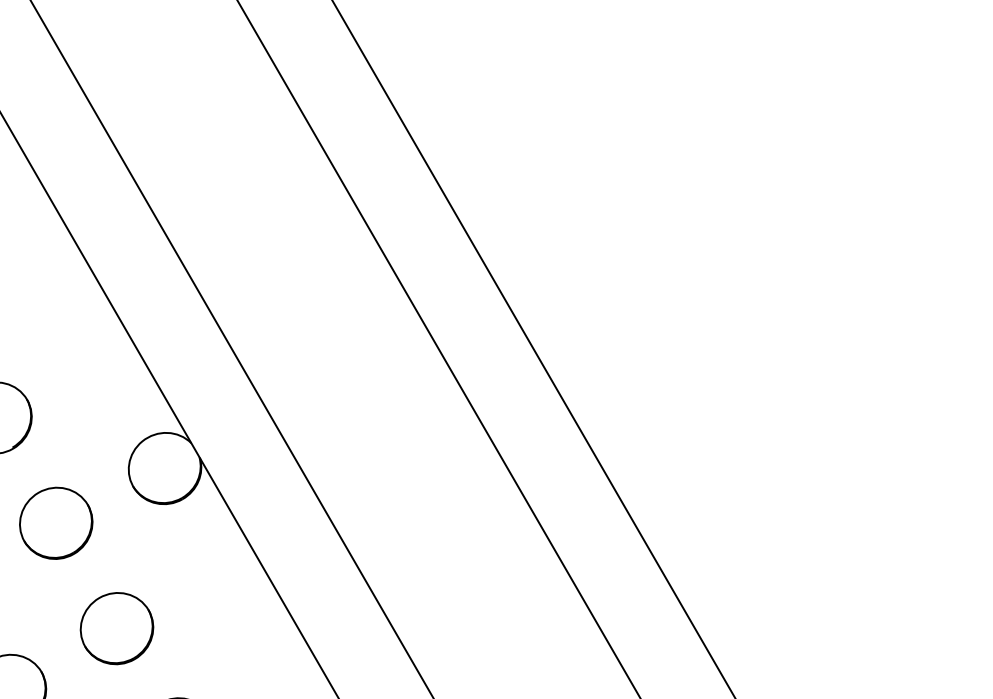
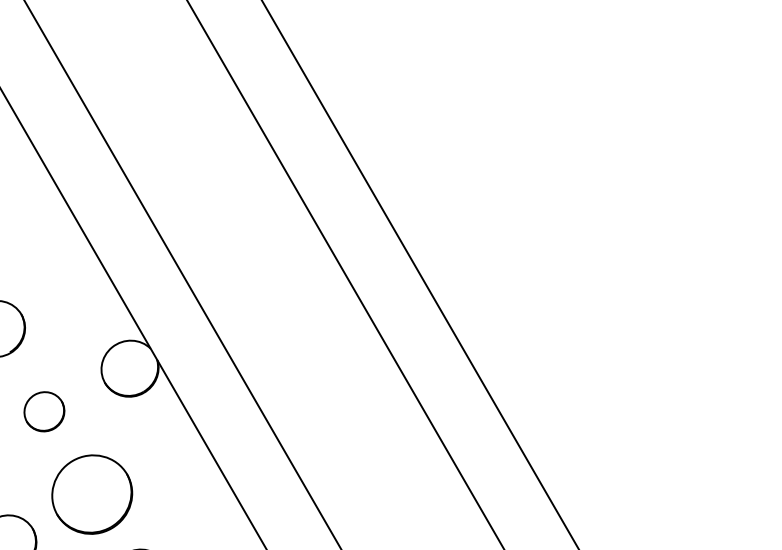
part: (56, 522) -> (44, 411), size x0.7
part: (116, 628) -> (91, 494), size x1.4

